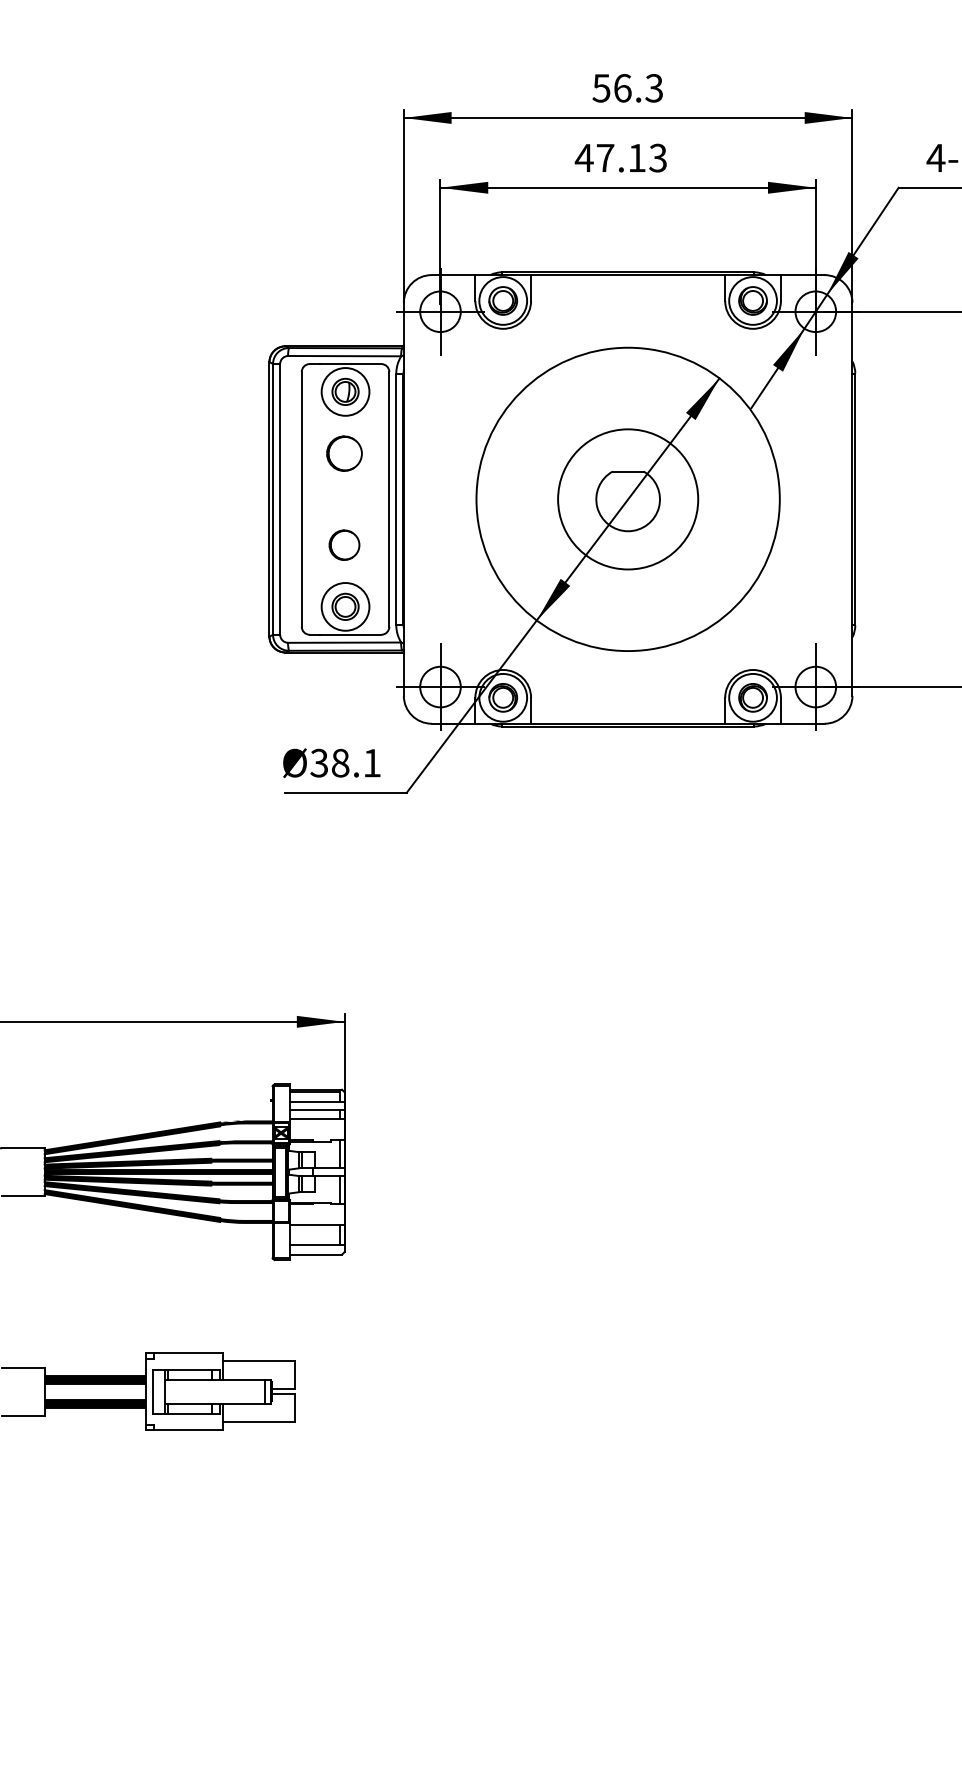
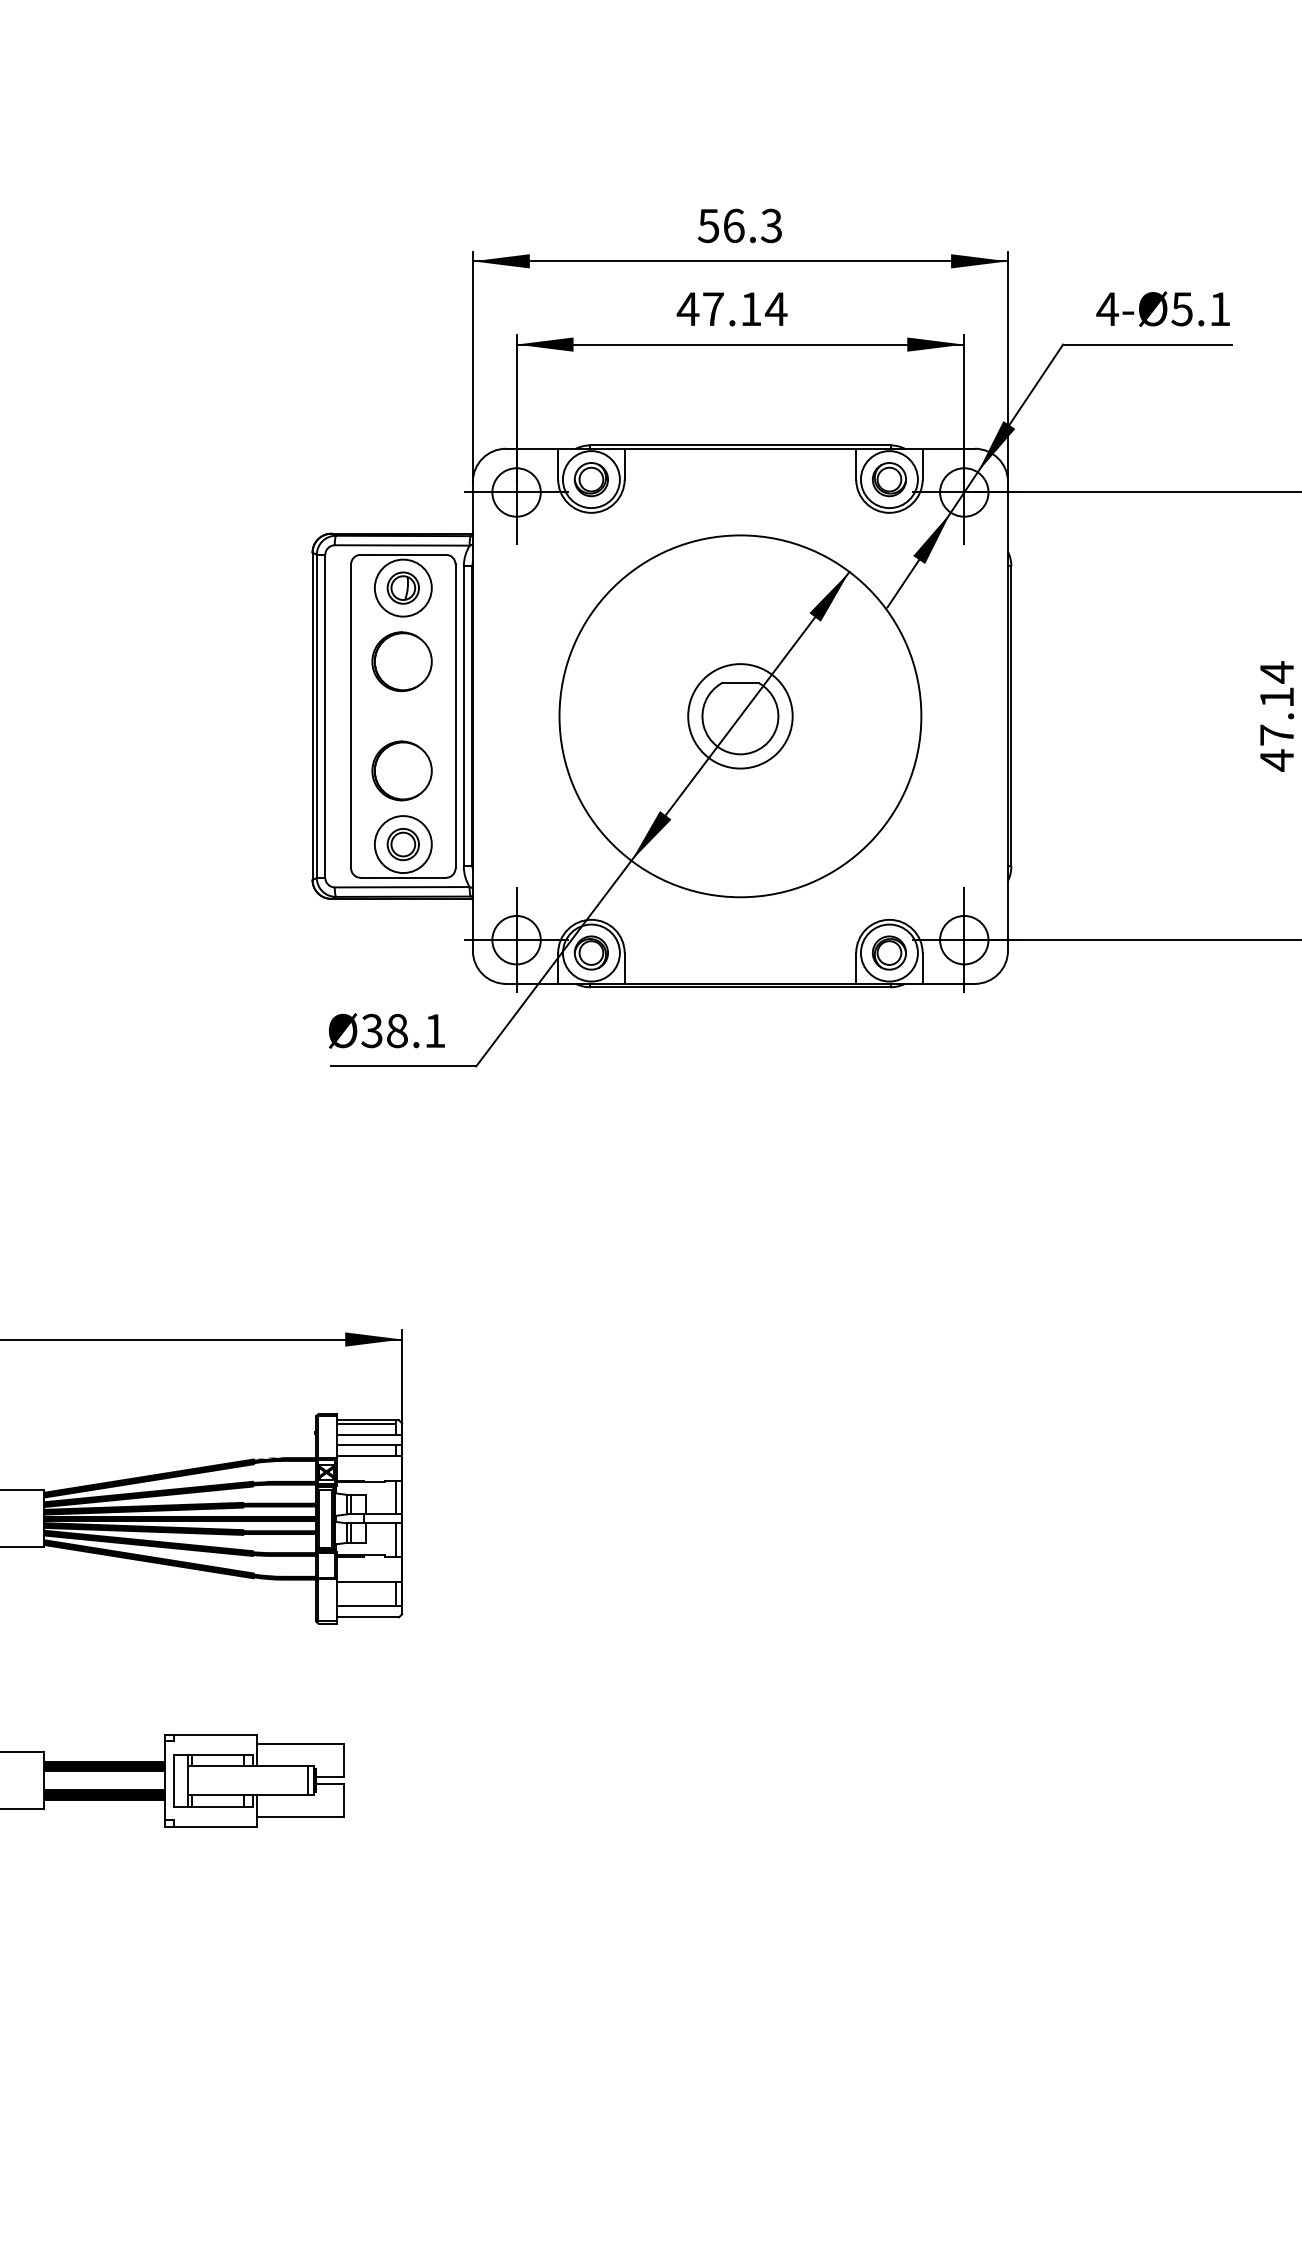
text: (657, 158) -> (775, 309), 47.13 -> 47.14
part: (344, 453) -> (401, 661), size x1.43
circle: (628, 499) -> (740, 716), size x0.62
part: (344, 544) -> (401, 770), size x1.67

